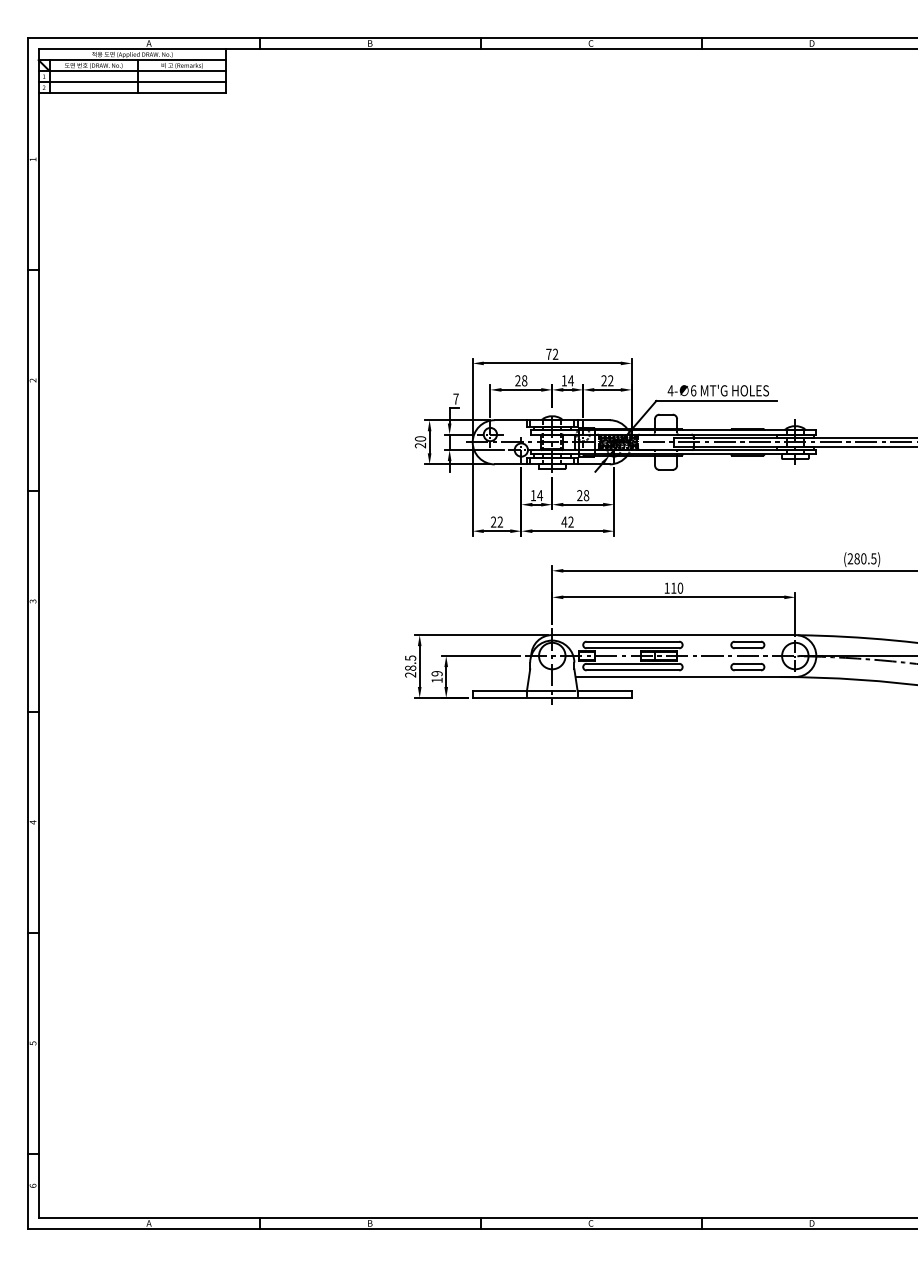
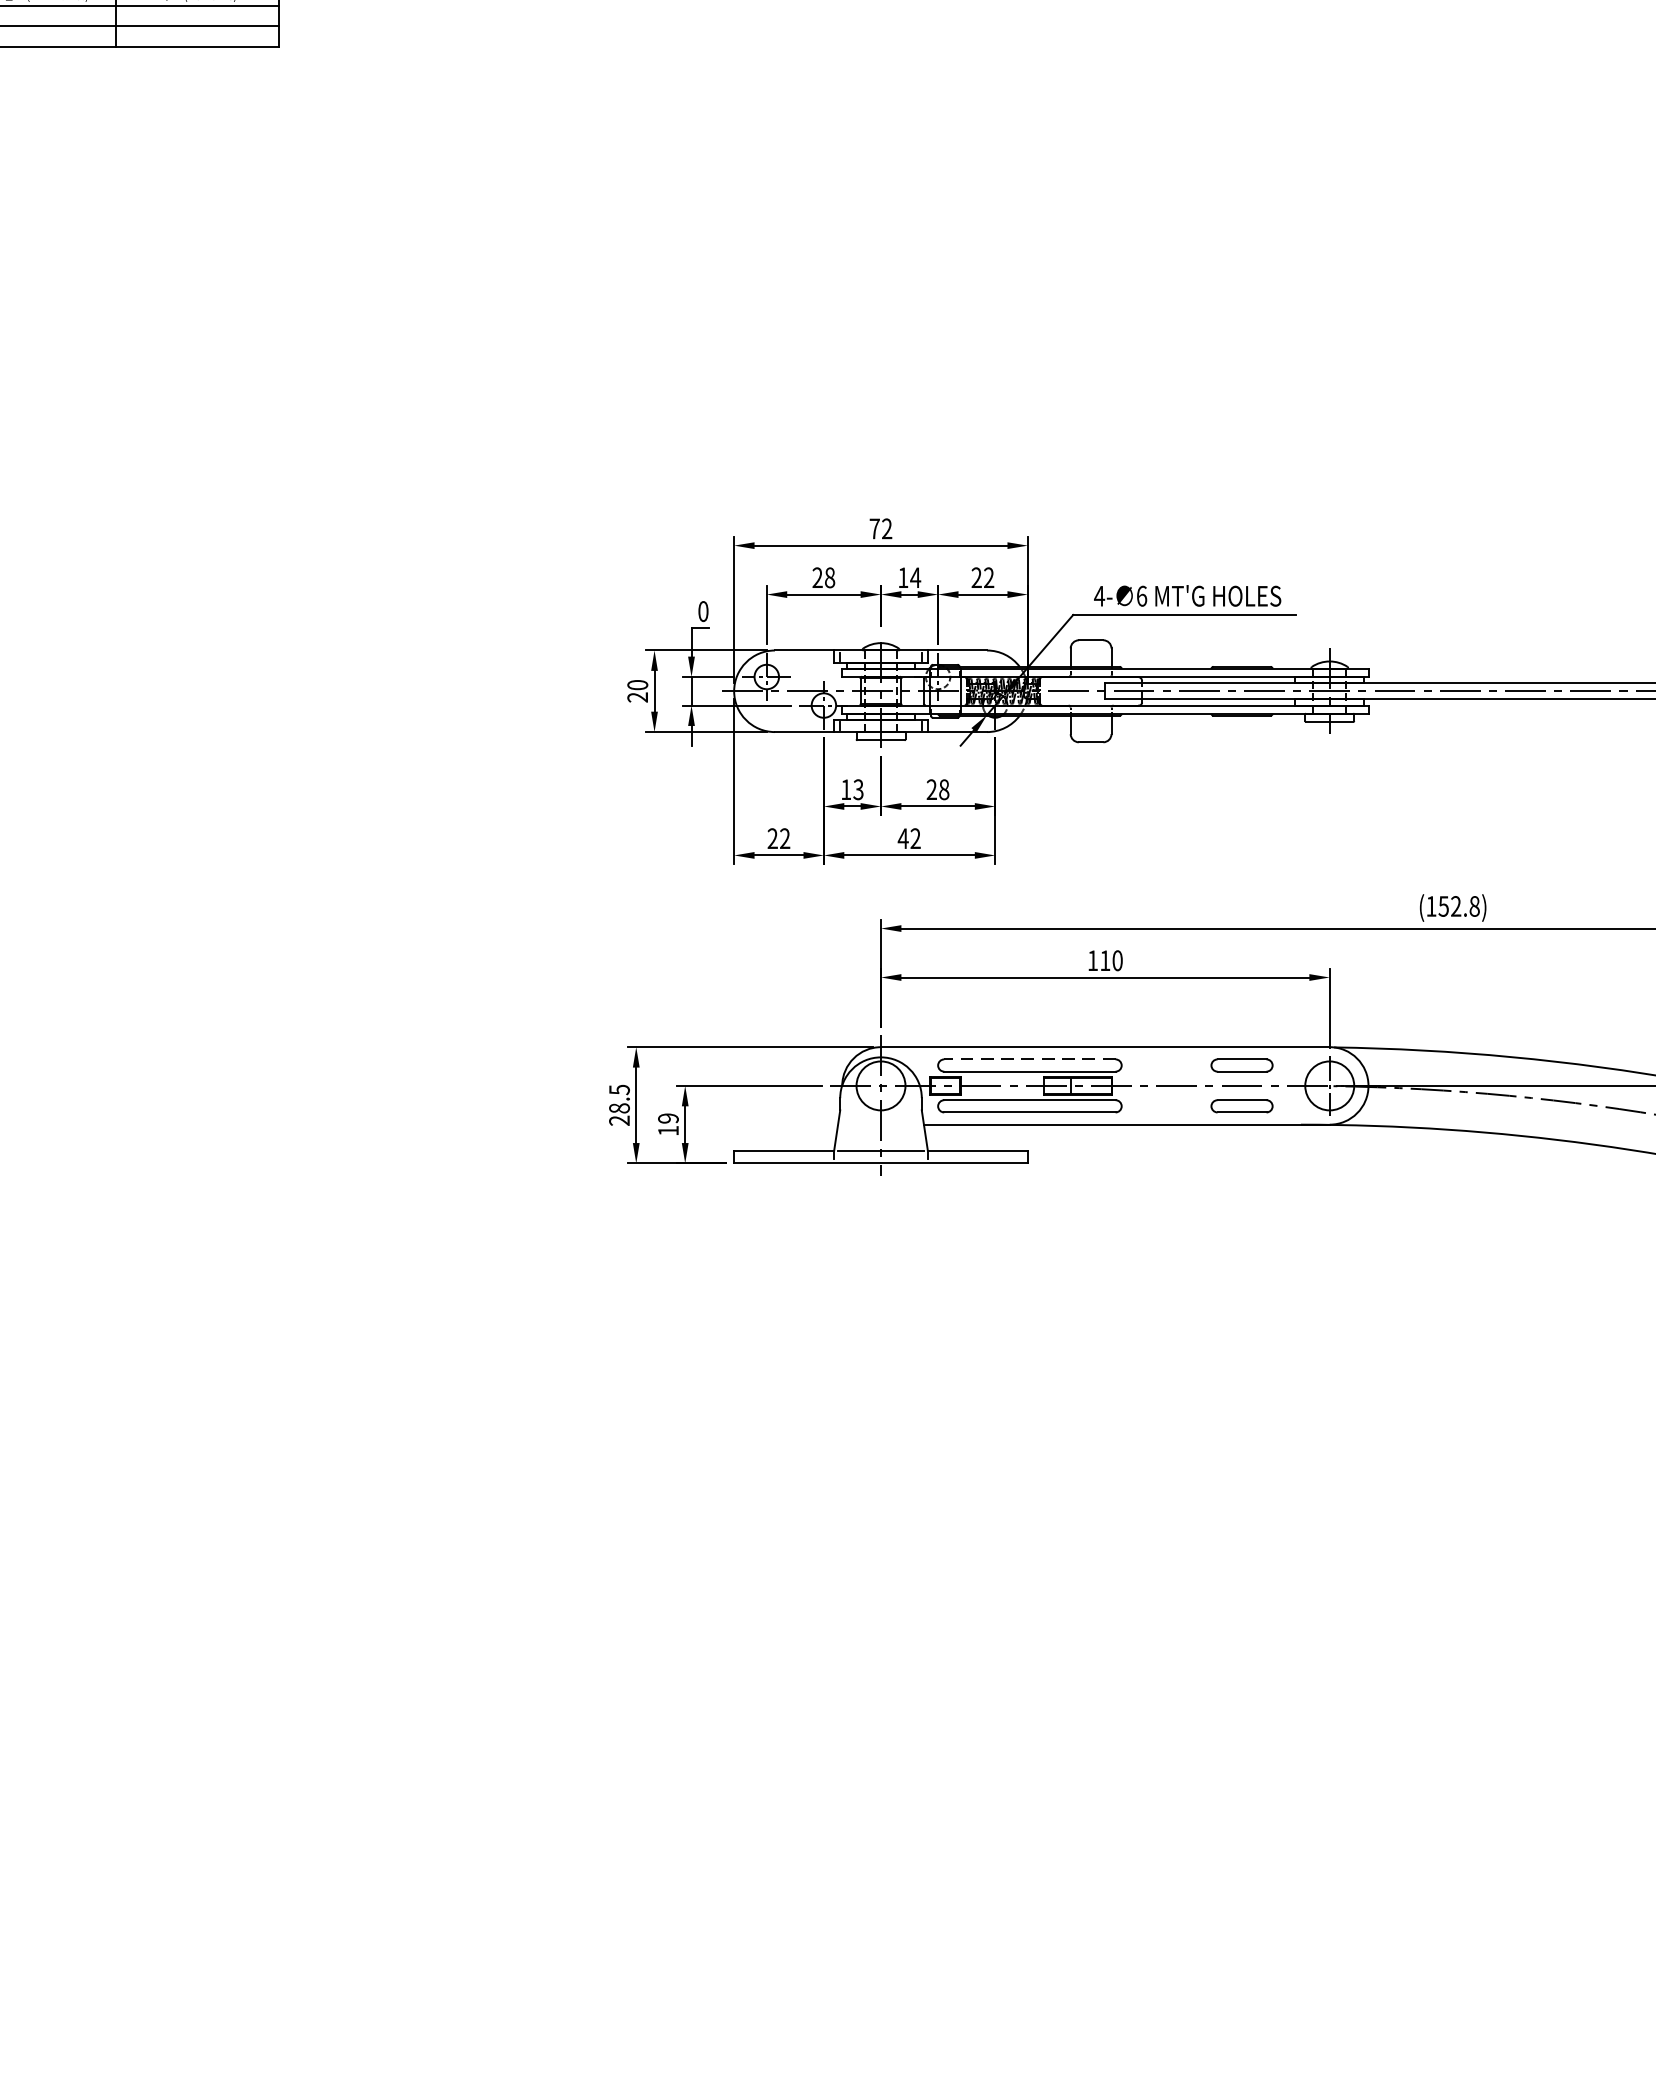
text: (455, 398) -> (702, 610), 7 -> 0
text: (540, 495) -> (859, 789), 14 -> 13
text: (861, 558) -> (1451, 905), (280.5) -> (152.8)
line: (632, 641) -> (1029, 1059), solid -> dashed

